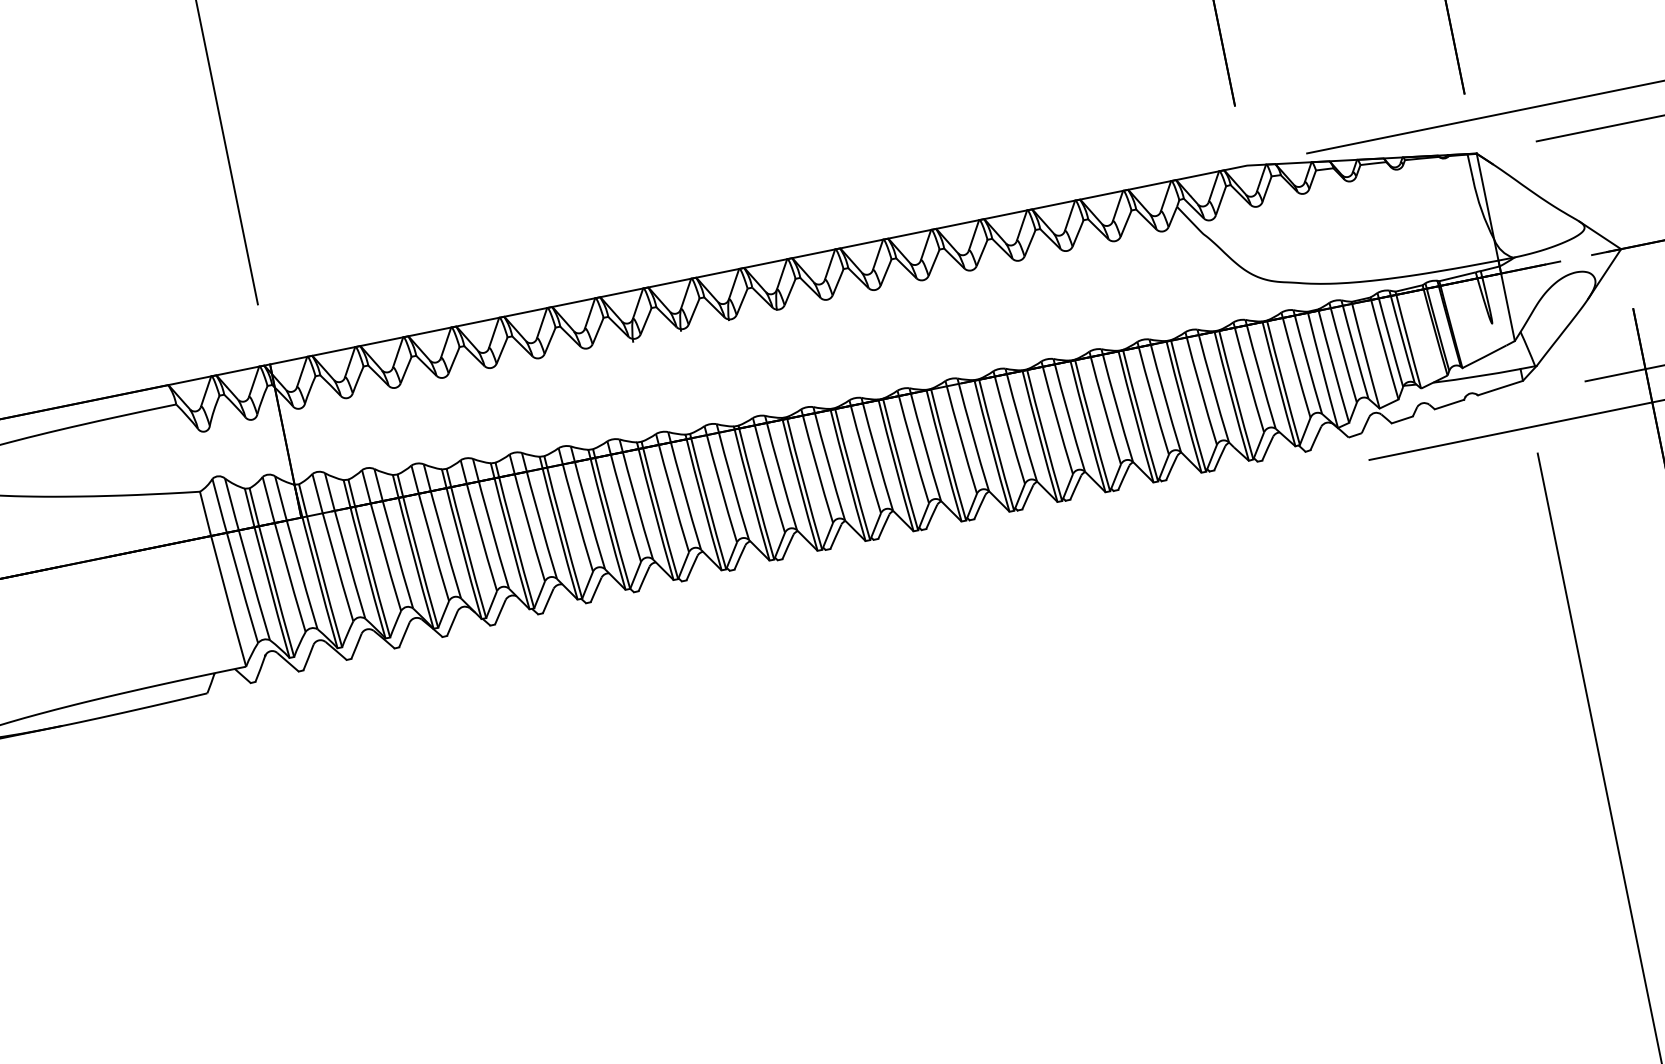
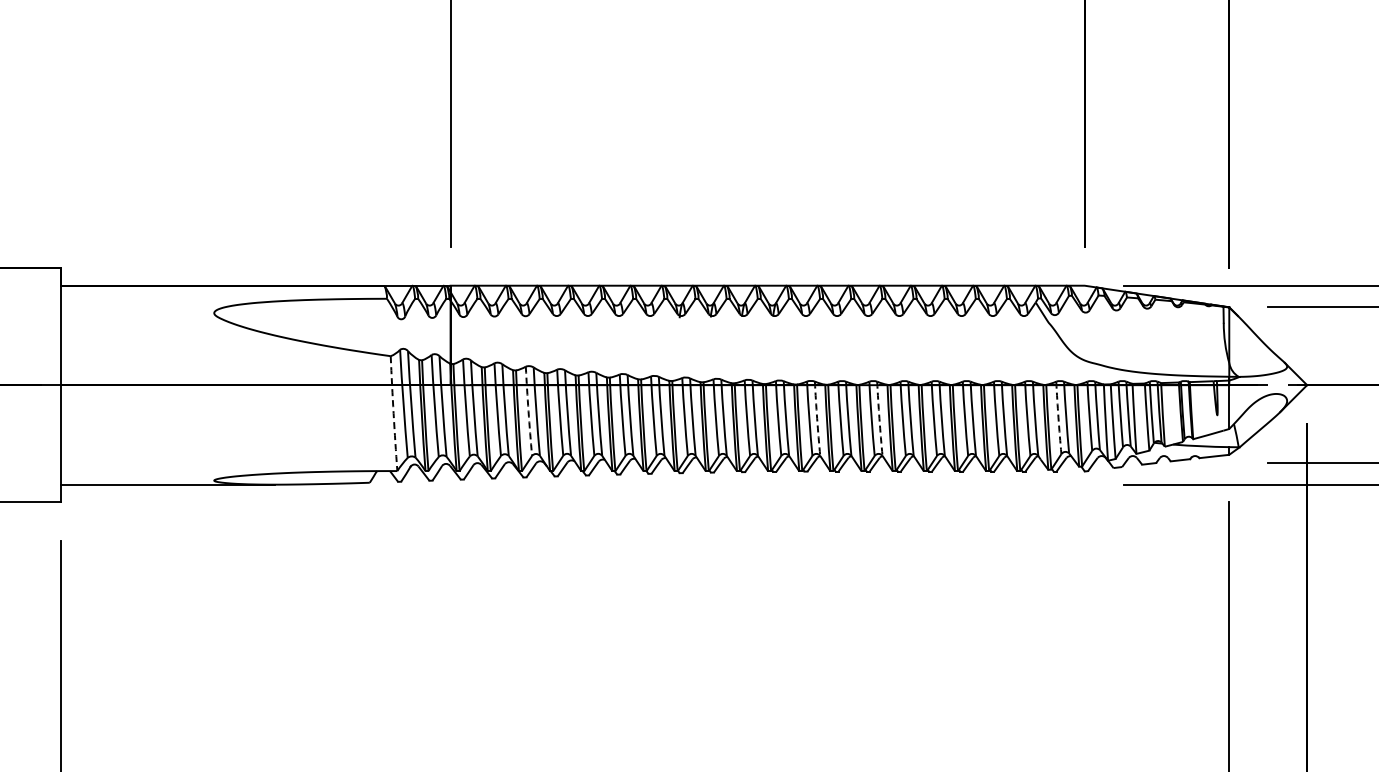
arc: (1248, 376) -> (1058, 417), solid -> dashed
arc: (972, 434) -> (879, 418), solid -> dashed
arc: (877, 453) -> (817, 418), solid -> dashed
arc: (429, 533) -> (528, 411), solid -> dashed
arc: (222, 579) -> (393, 413), solid -> dashed

